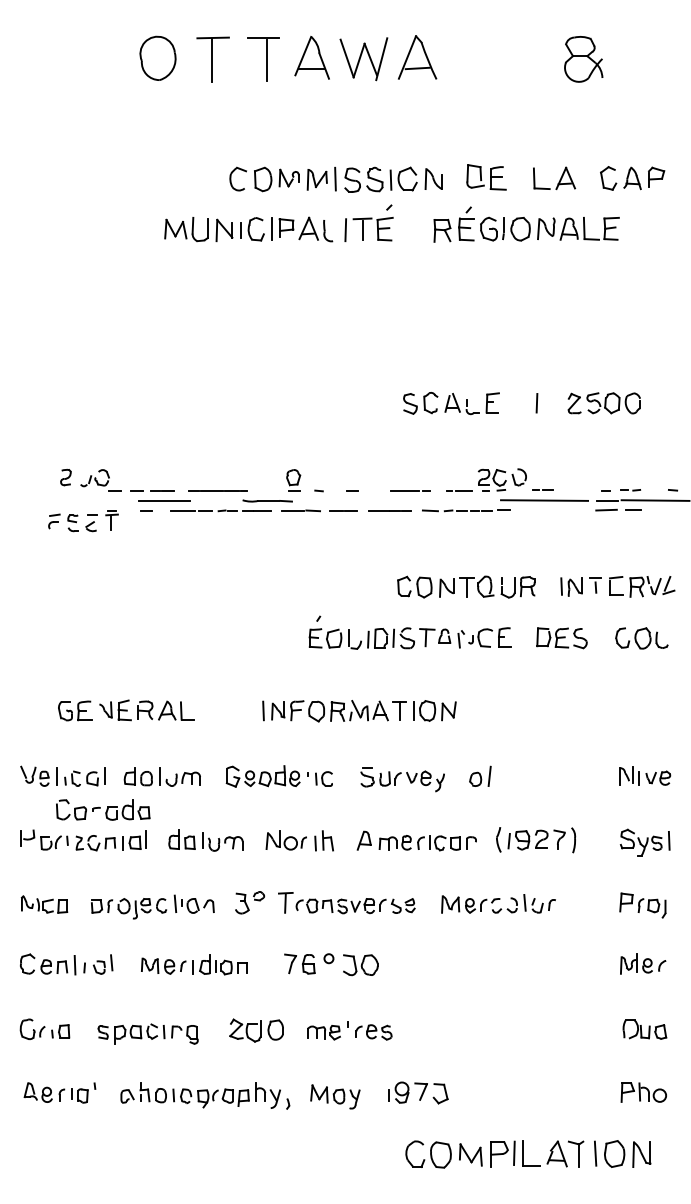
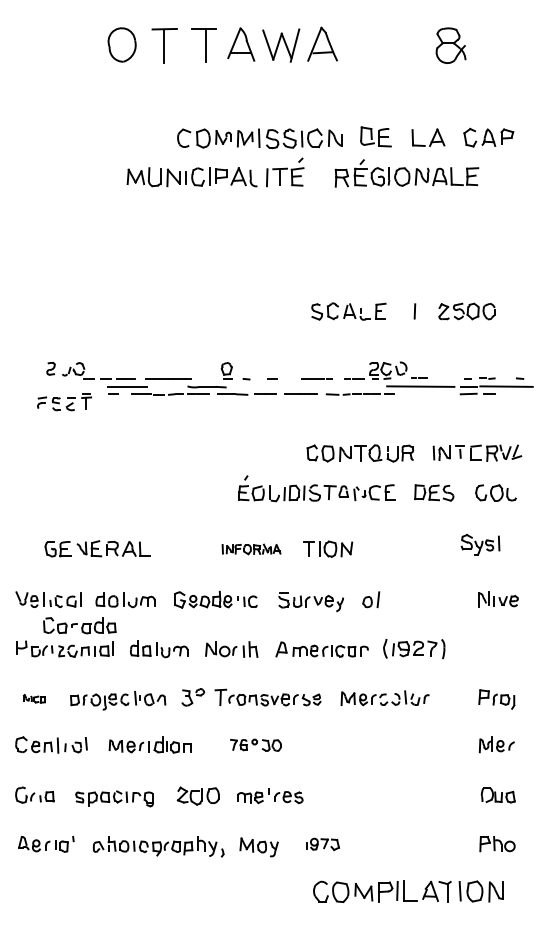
part: (325, 711) -> (251, 549), size x0.6
part: (645, 842) -> (480, 544), moved
part: (44, 904) -> (34, 698), size x0.6
part: (330, 965) -> (255, 745), size x0.7
part: (417, 1093) -> (322, 844), size x0.7

